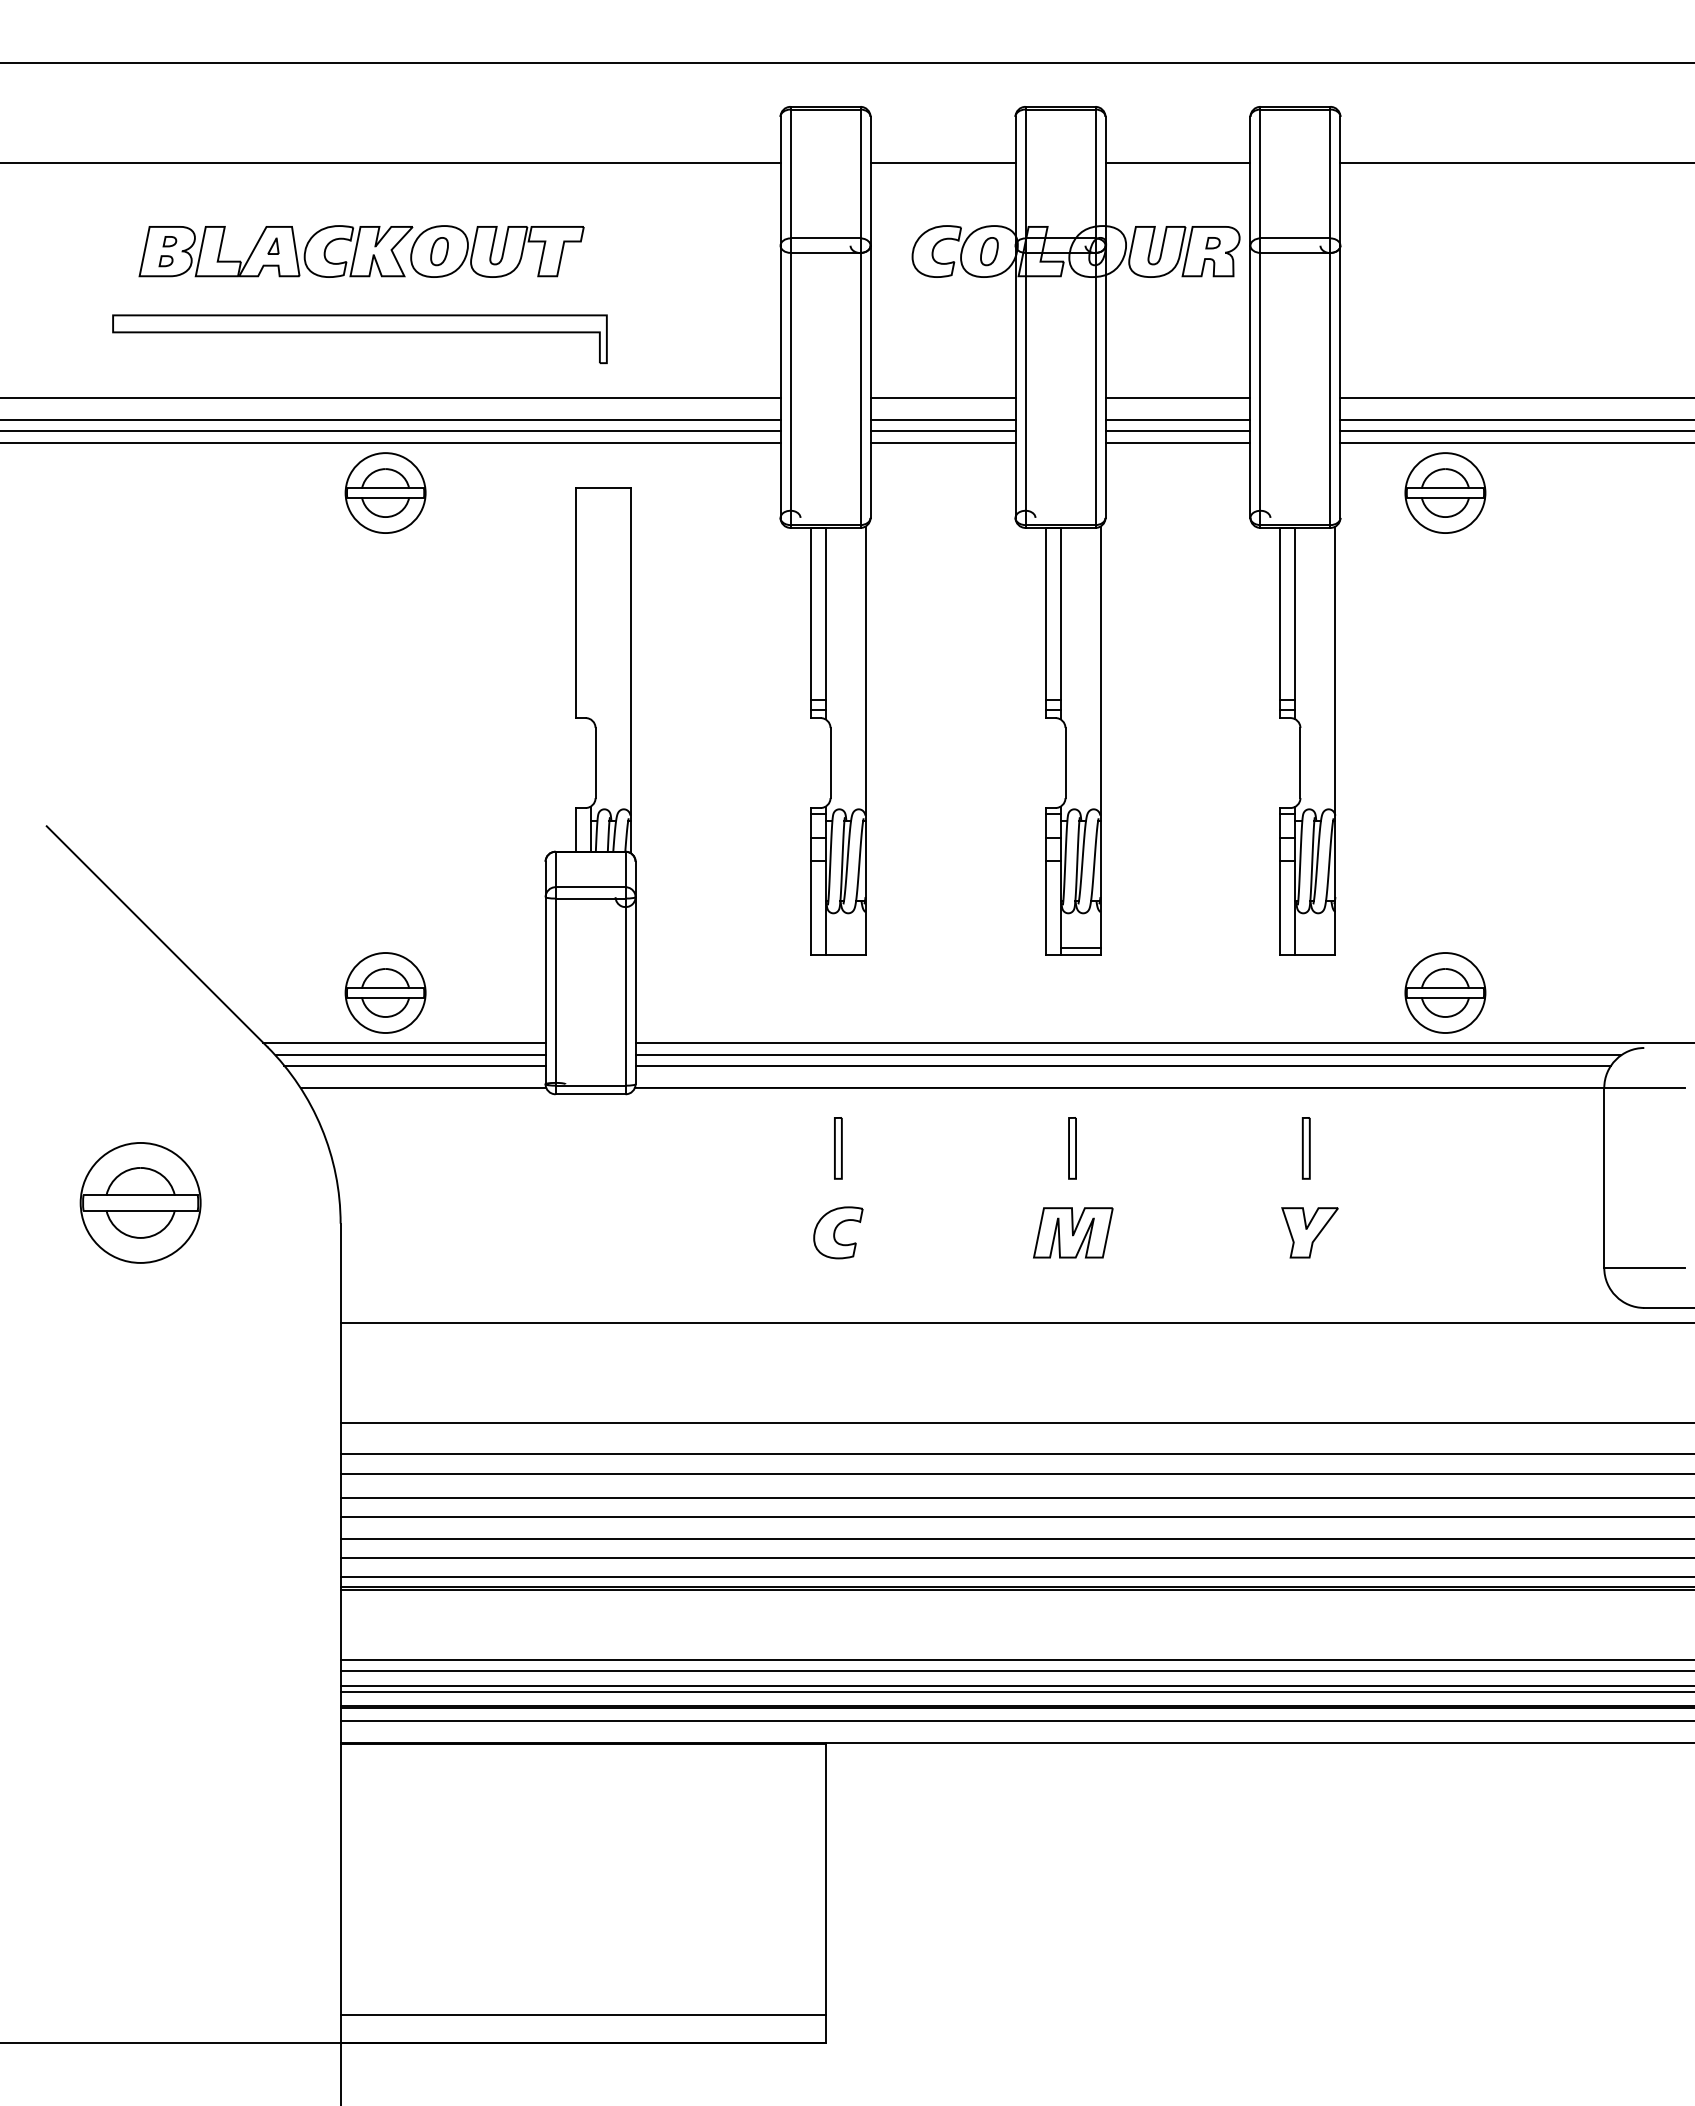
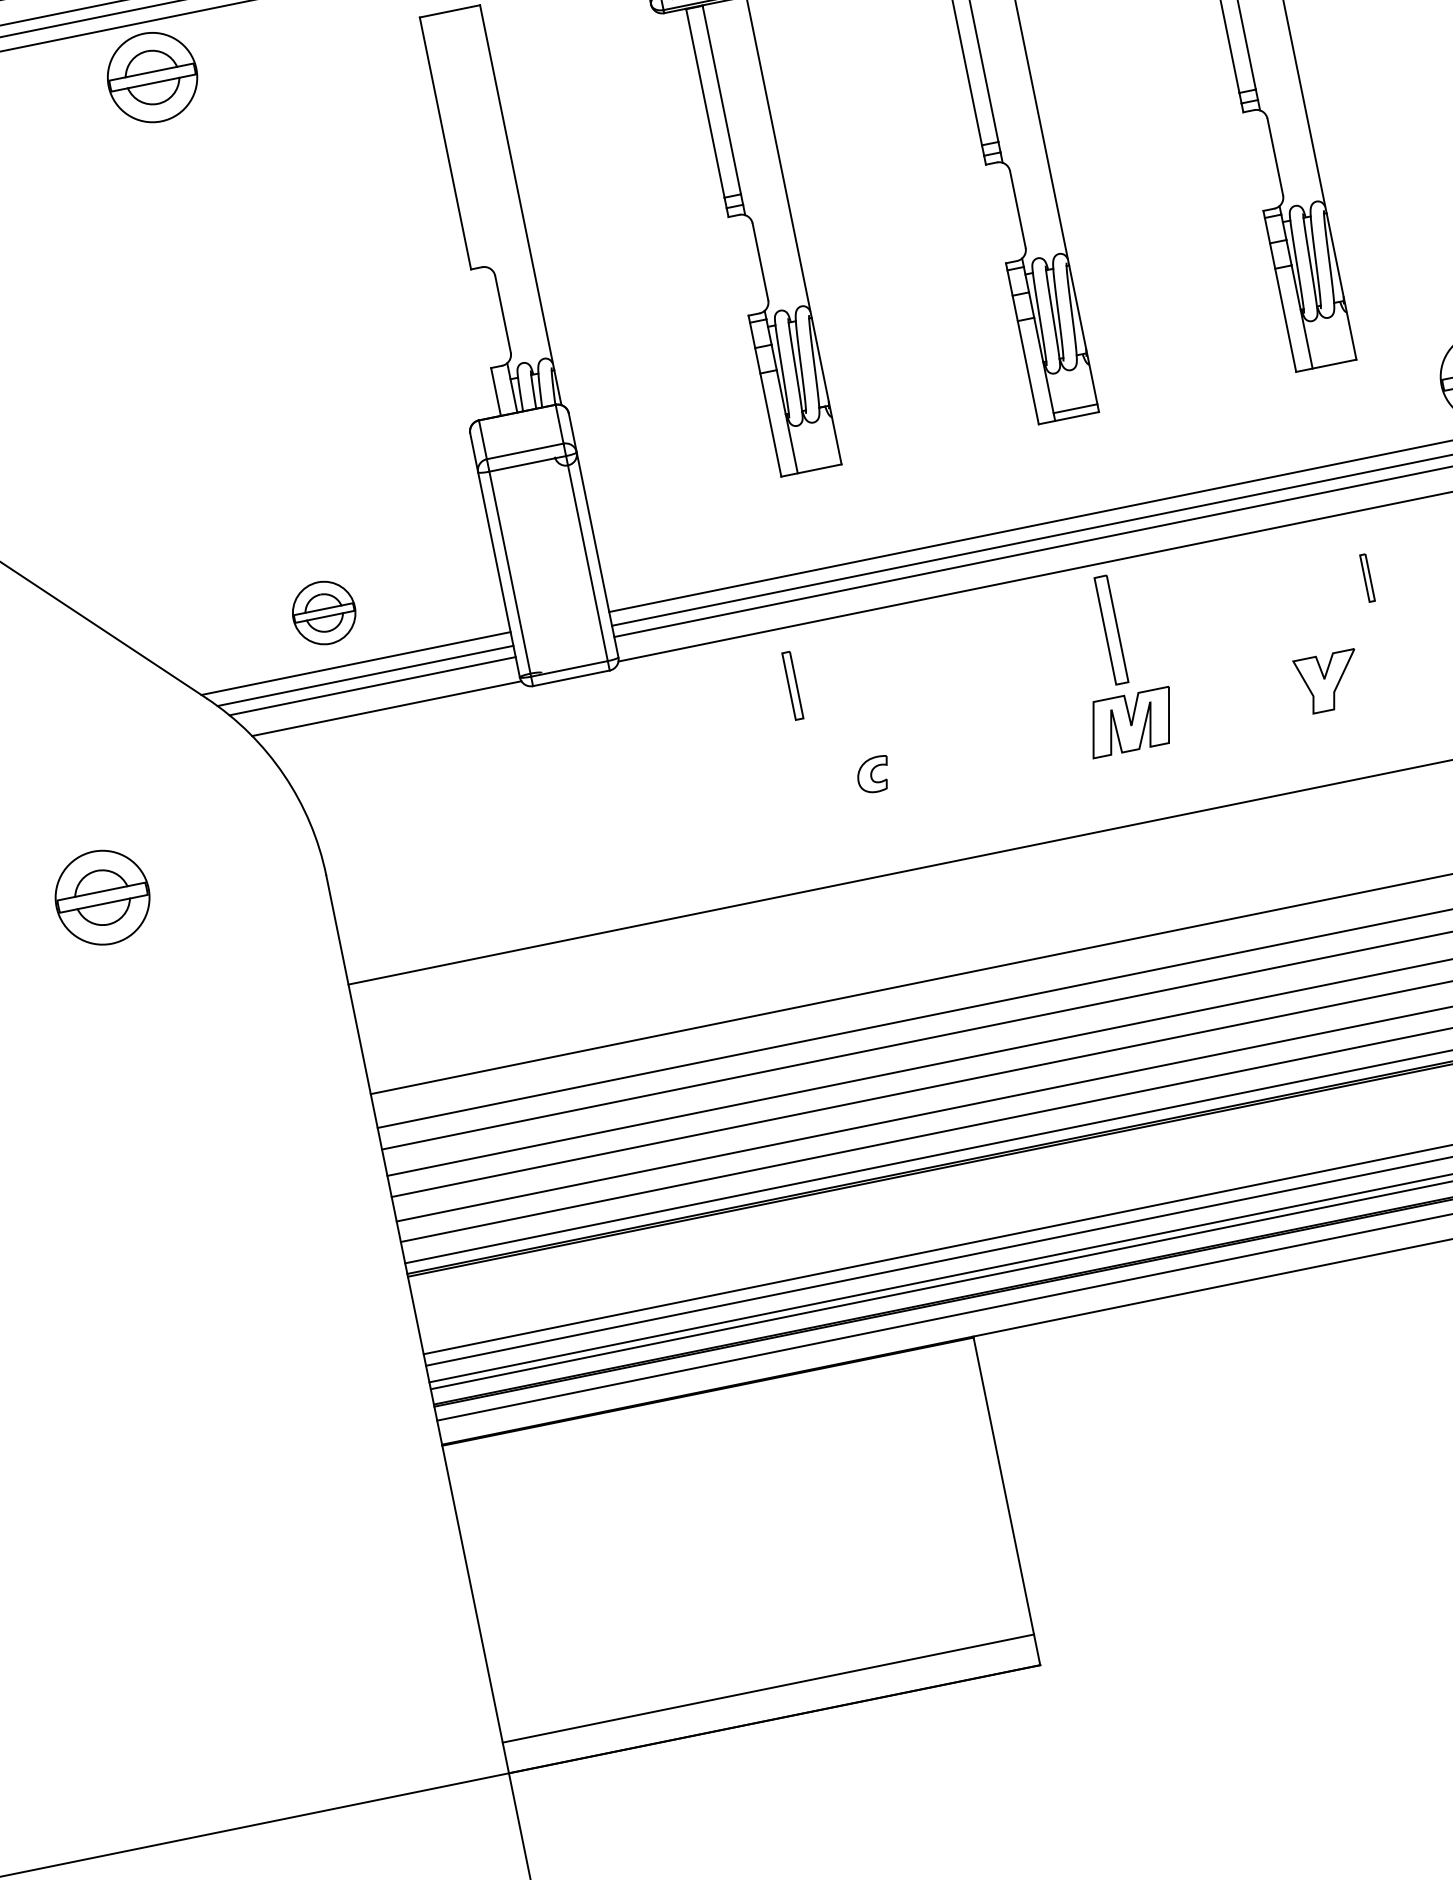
part: (385, 492) -> (152, 76), moved
part: (385, 992) -> (323, 612), size x0.7
part: (838, 1148) -> (793, 685), moved
part: (1072, 1148) -> (1111, 630), size x1.6
part: (1305, 1148) -> (1366, 578), size x0.7
part: (140, 1202) -> (102, 897), size x0.7
part: (838, 1232) -> (873, 774), size x0.6
part: (1309, 1232) -> (1328, 681), moved

